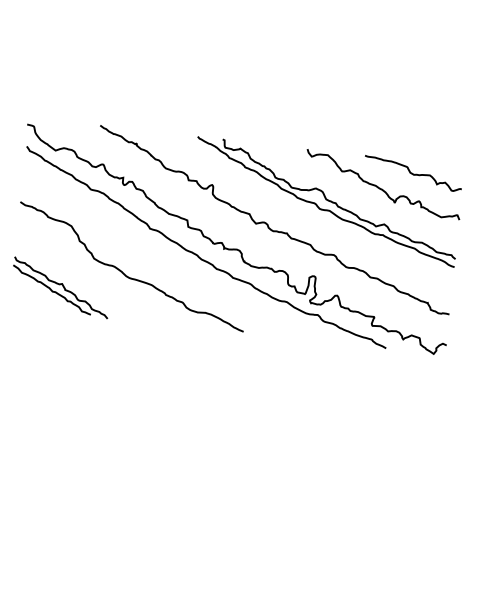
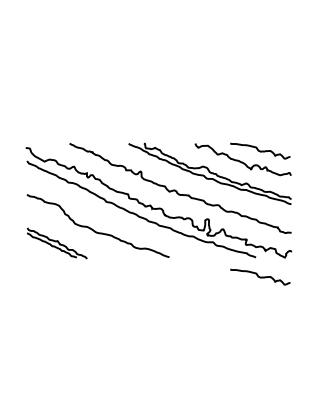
curve: (390, 380) -> (260, 276), added

